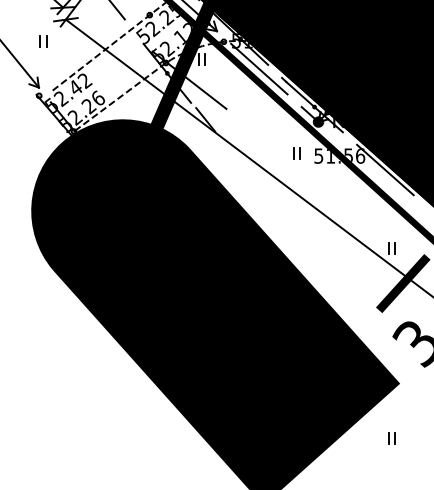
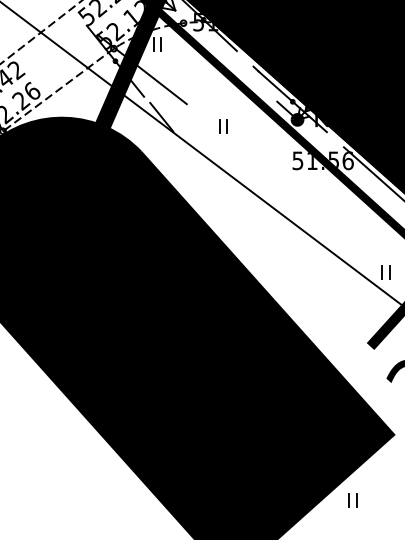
line: (259, 68) -> (226, 55), removed
part: (296, 153) -> (222, 126), moved
part: (391, 438) -> (352, 500), moved

